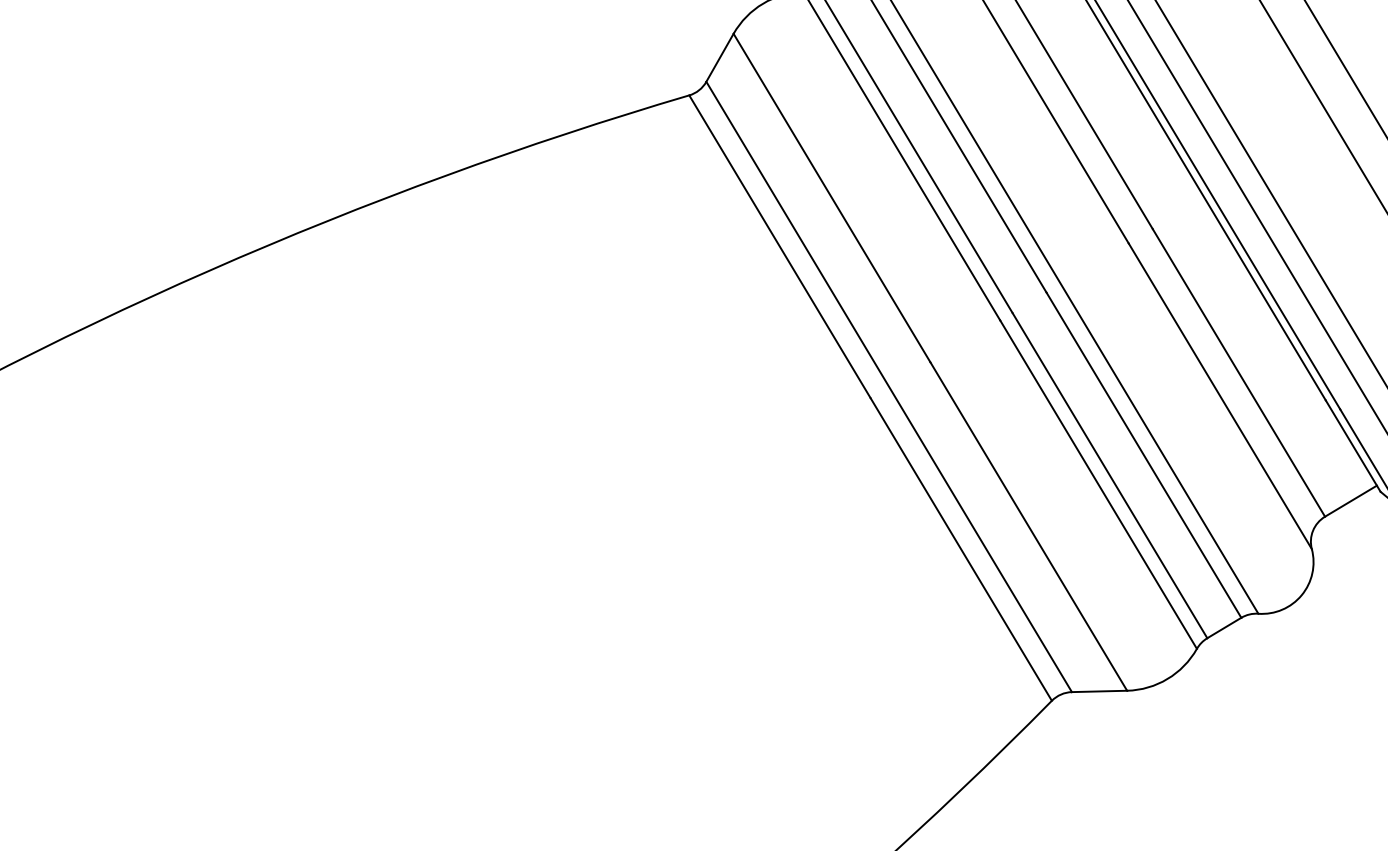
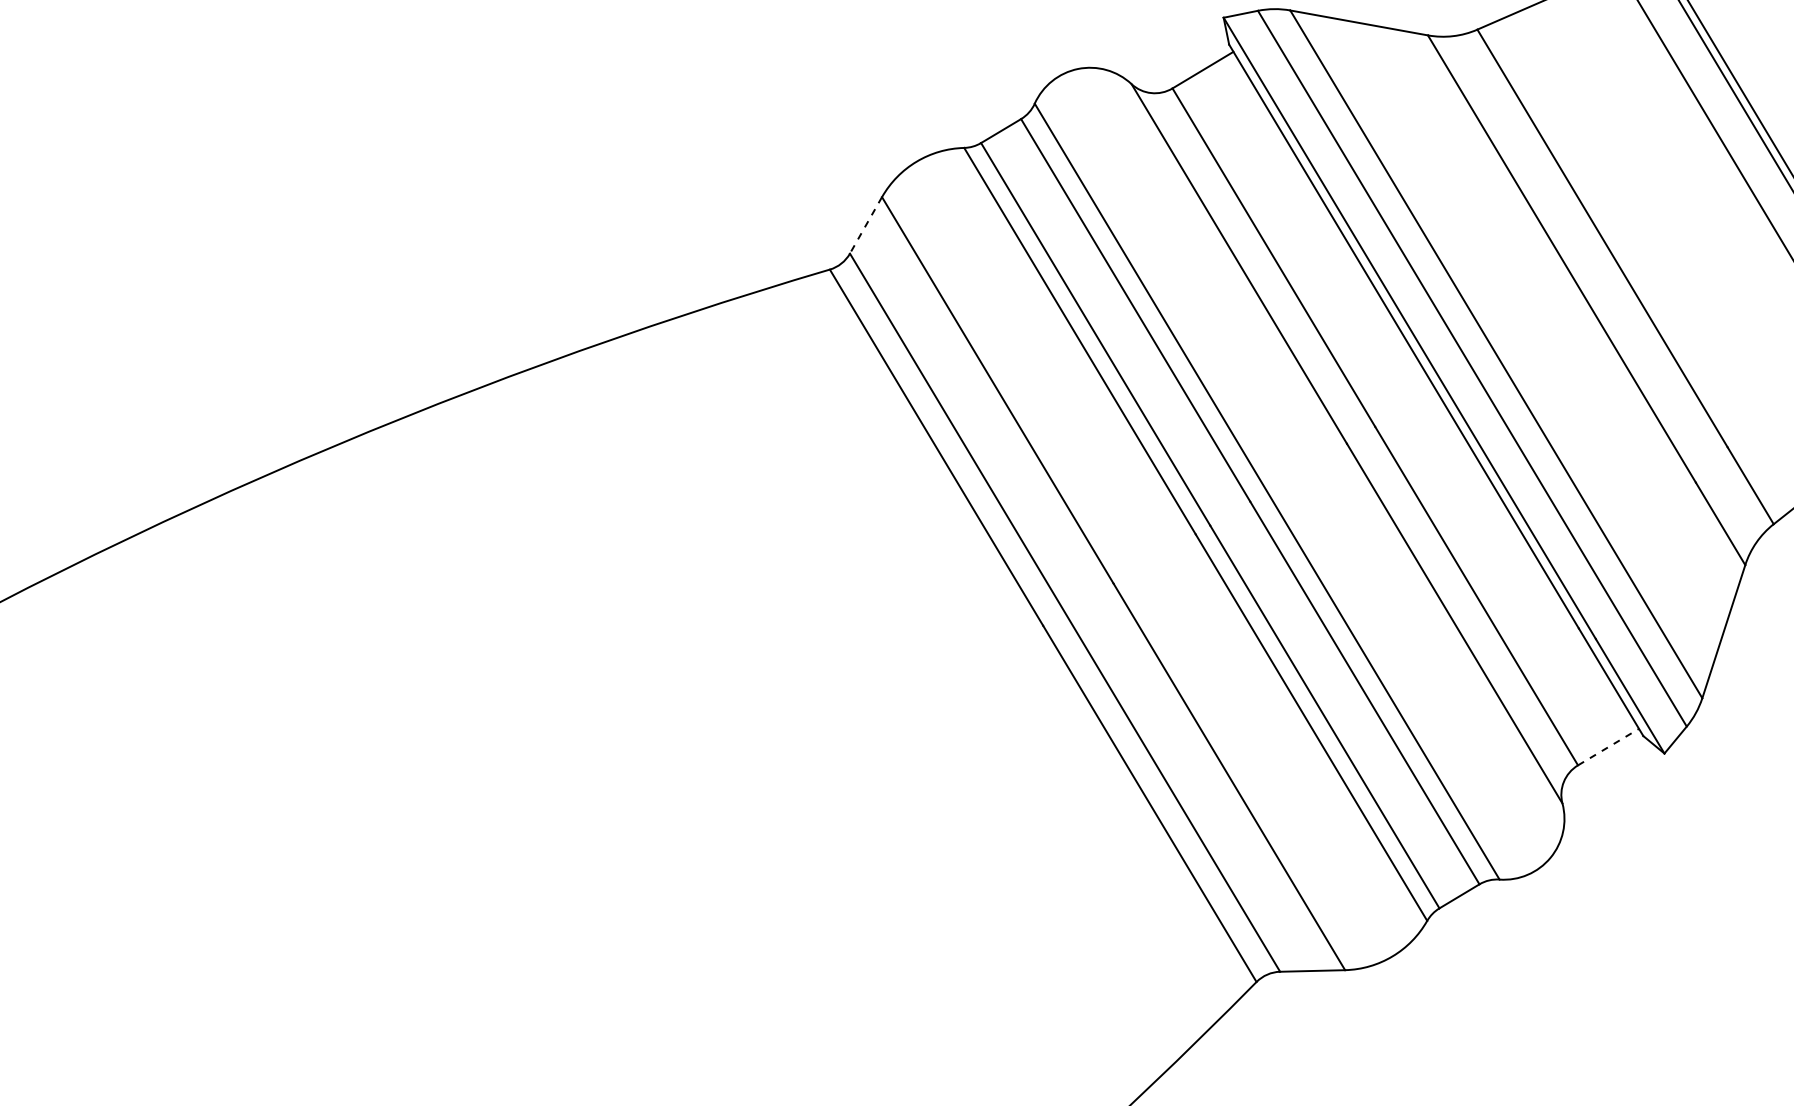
line: (719, 57) -> (865, 225), solid -> dashed
line: (1350, 501) -> (1608, 747), solid -> dashed

